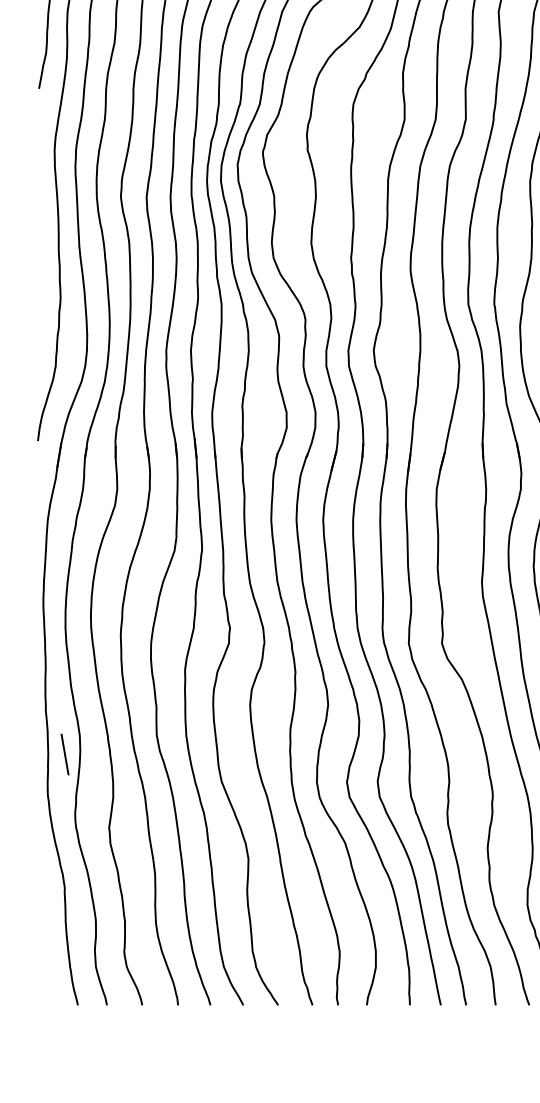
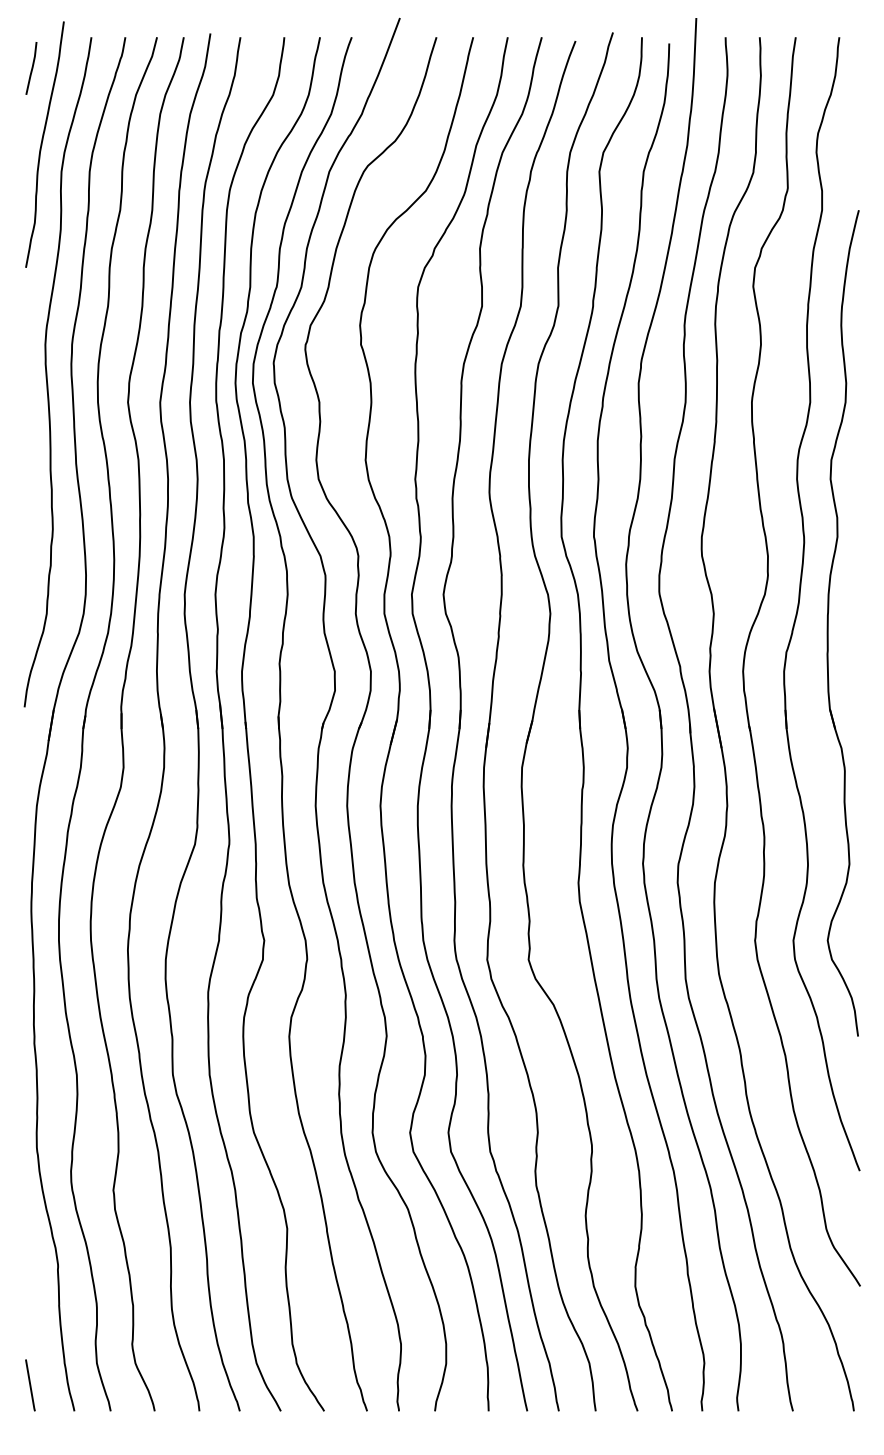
line: (65, 754) -> (30, 1385), moved

